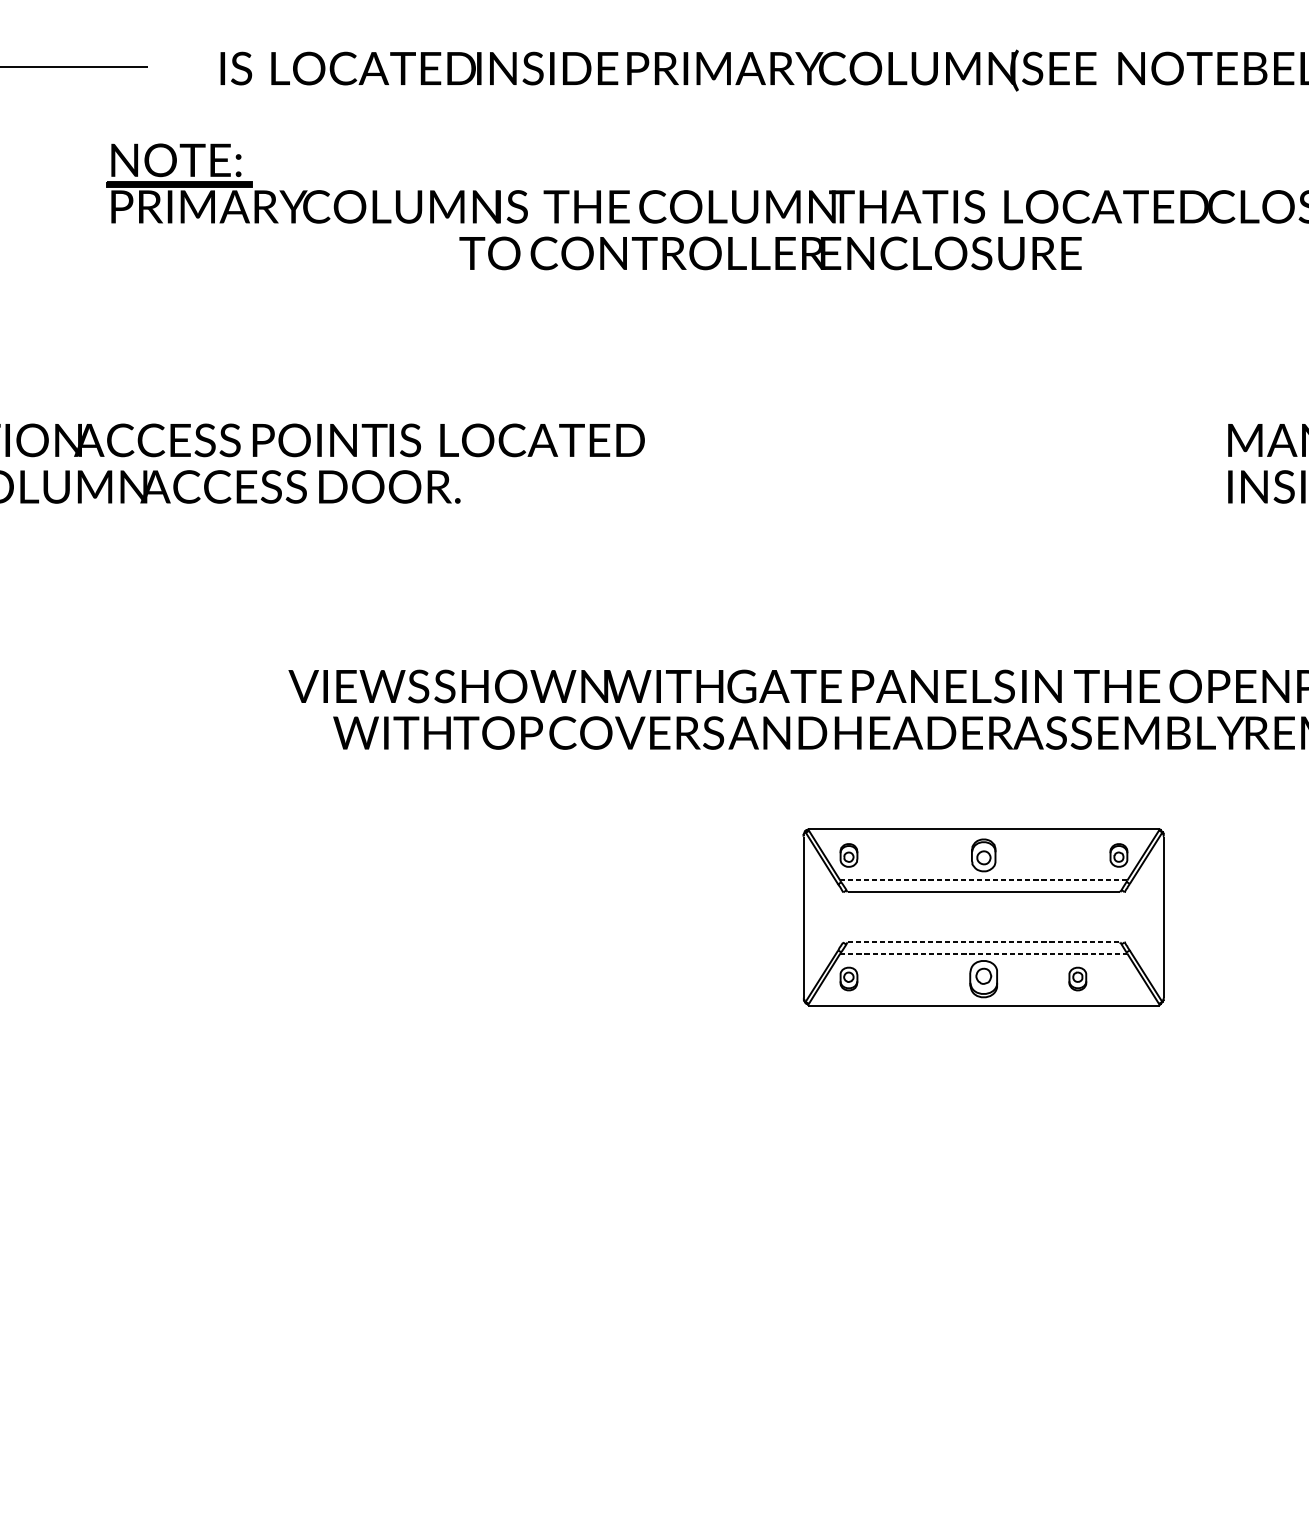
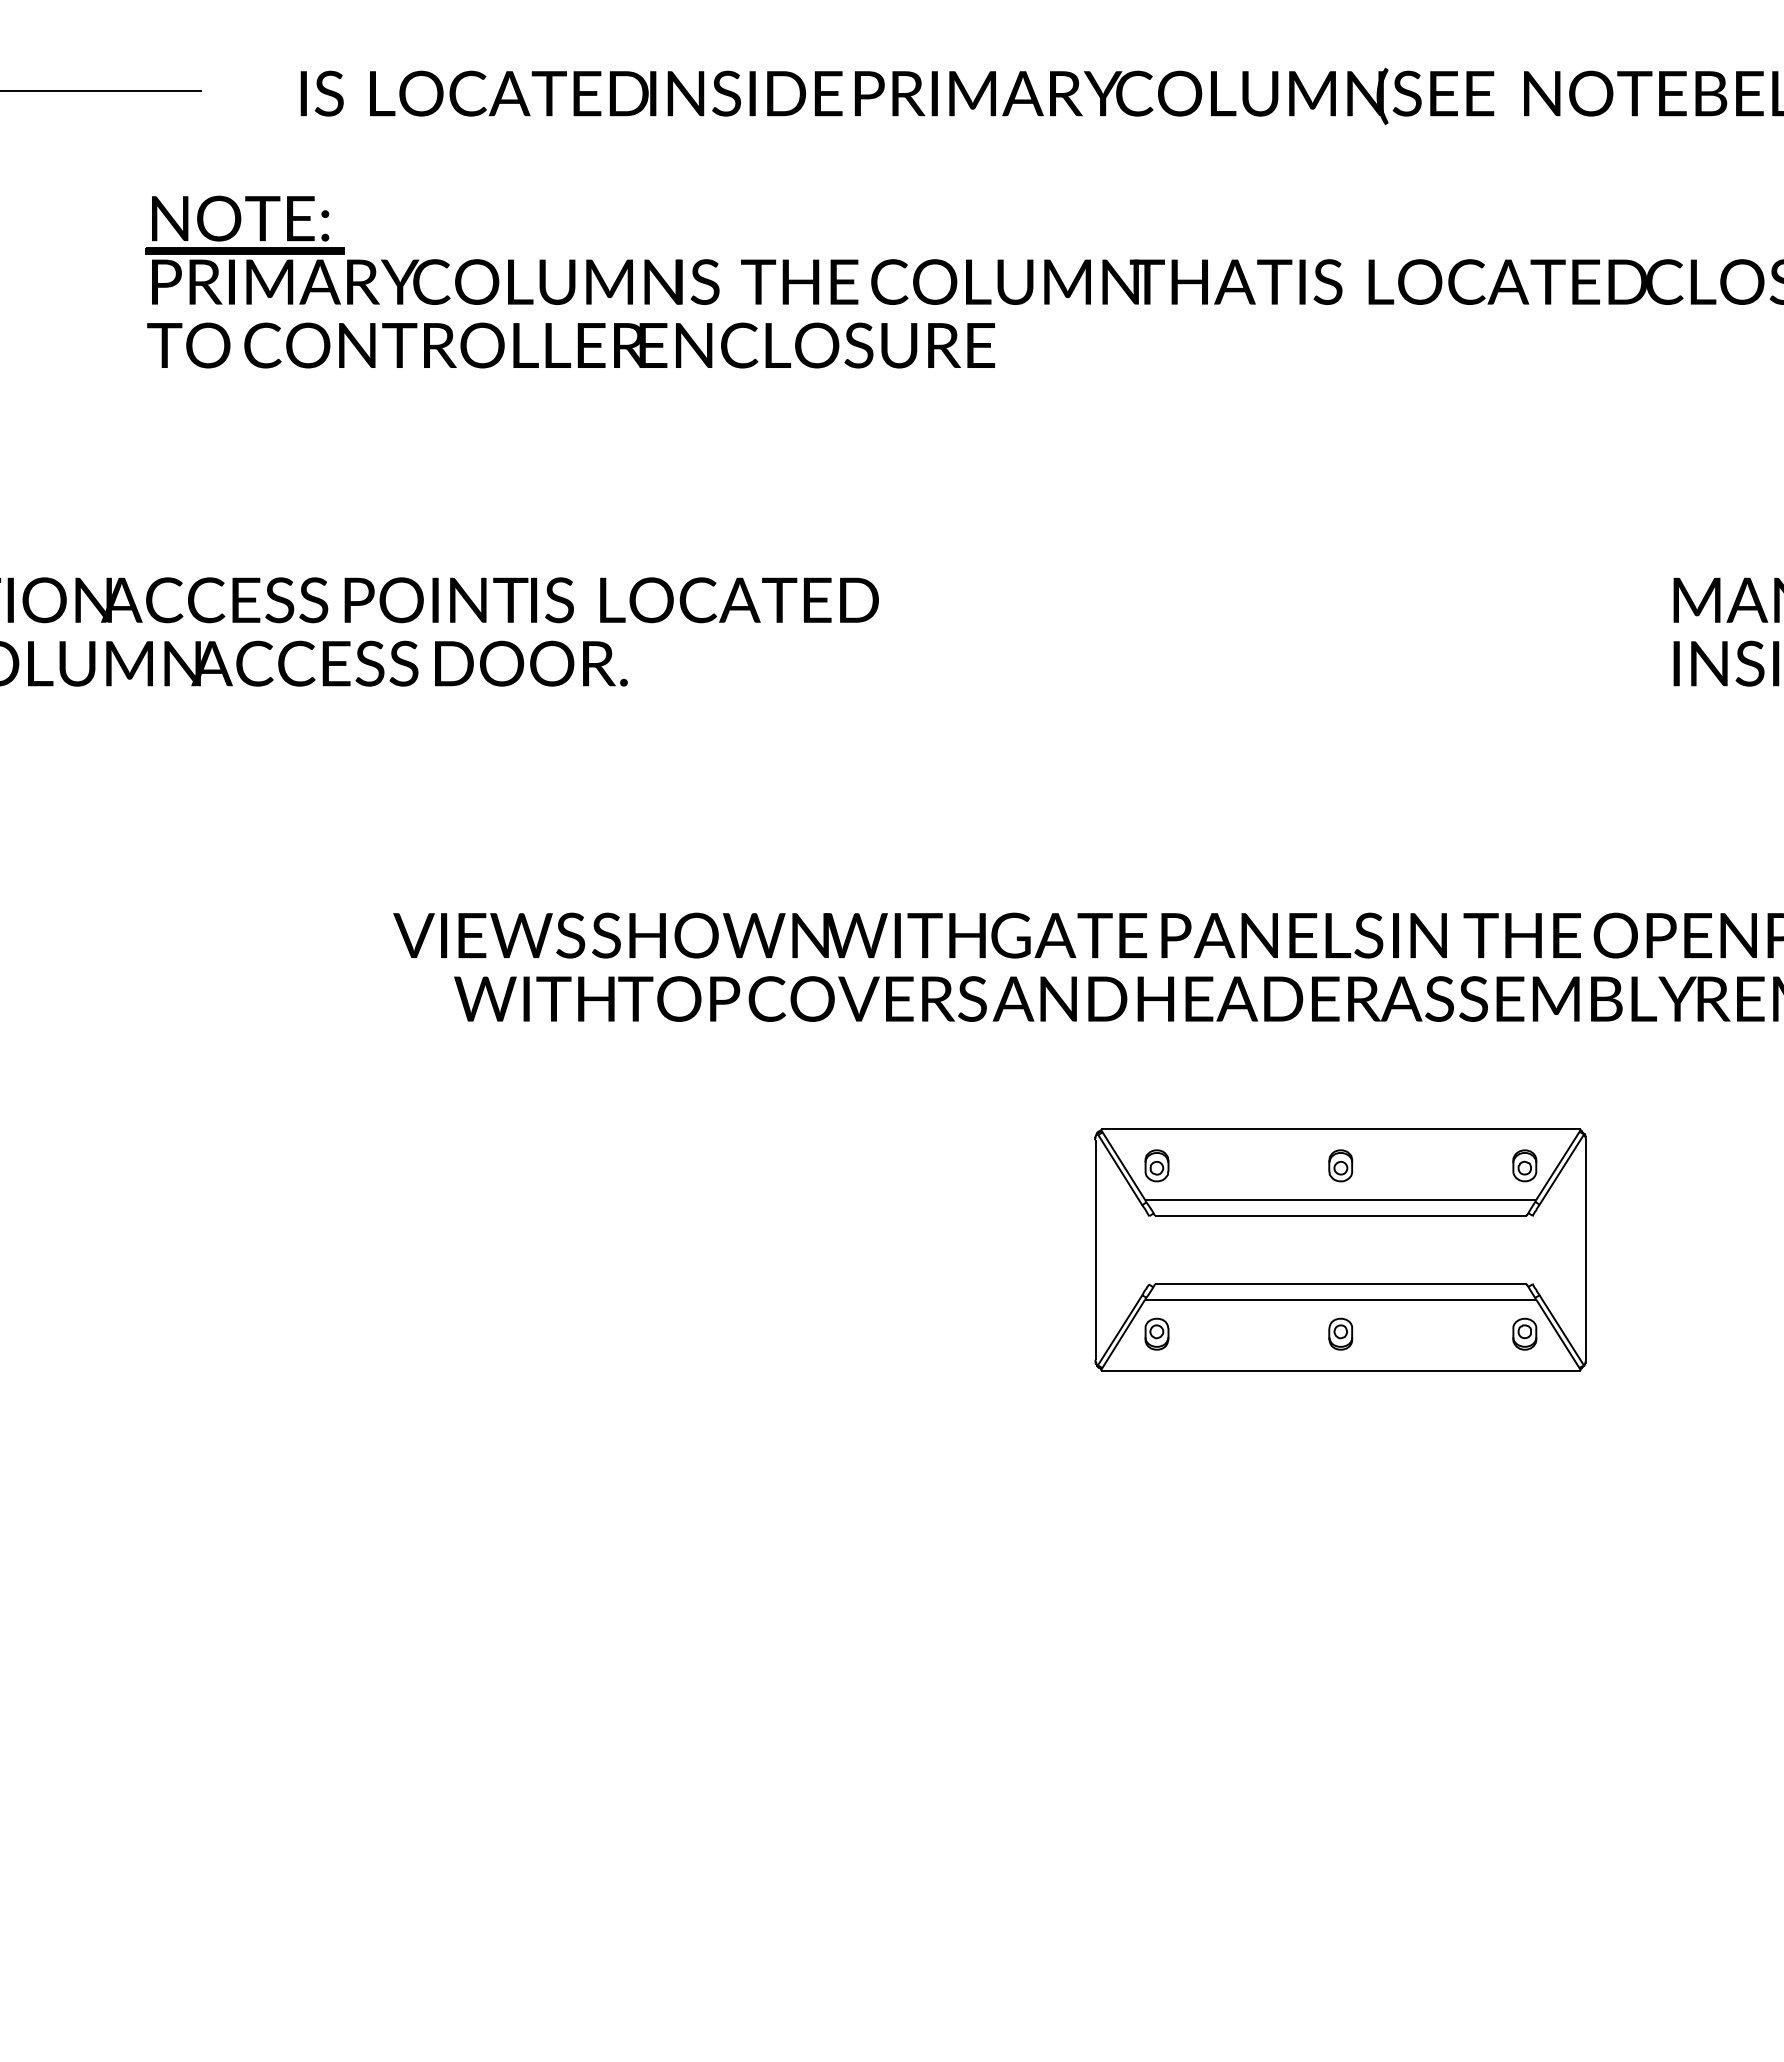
text: (770, 253) -> (570, 345), moved
part: (983, 855) -> (1340, 1165), size x0.71
line: (983, 880) -> (1340, 1199), dashed -> solid
line: (983, 942) -> (1340, 1284), dashed -> solid
line: (983, 953) -> (1340, 1299), dashed -> solid
part: (983, 978) -> (1340, 1333), size x0.62
part: (1077, 978) -> (1524, 1333), moved

